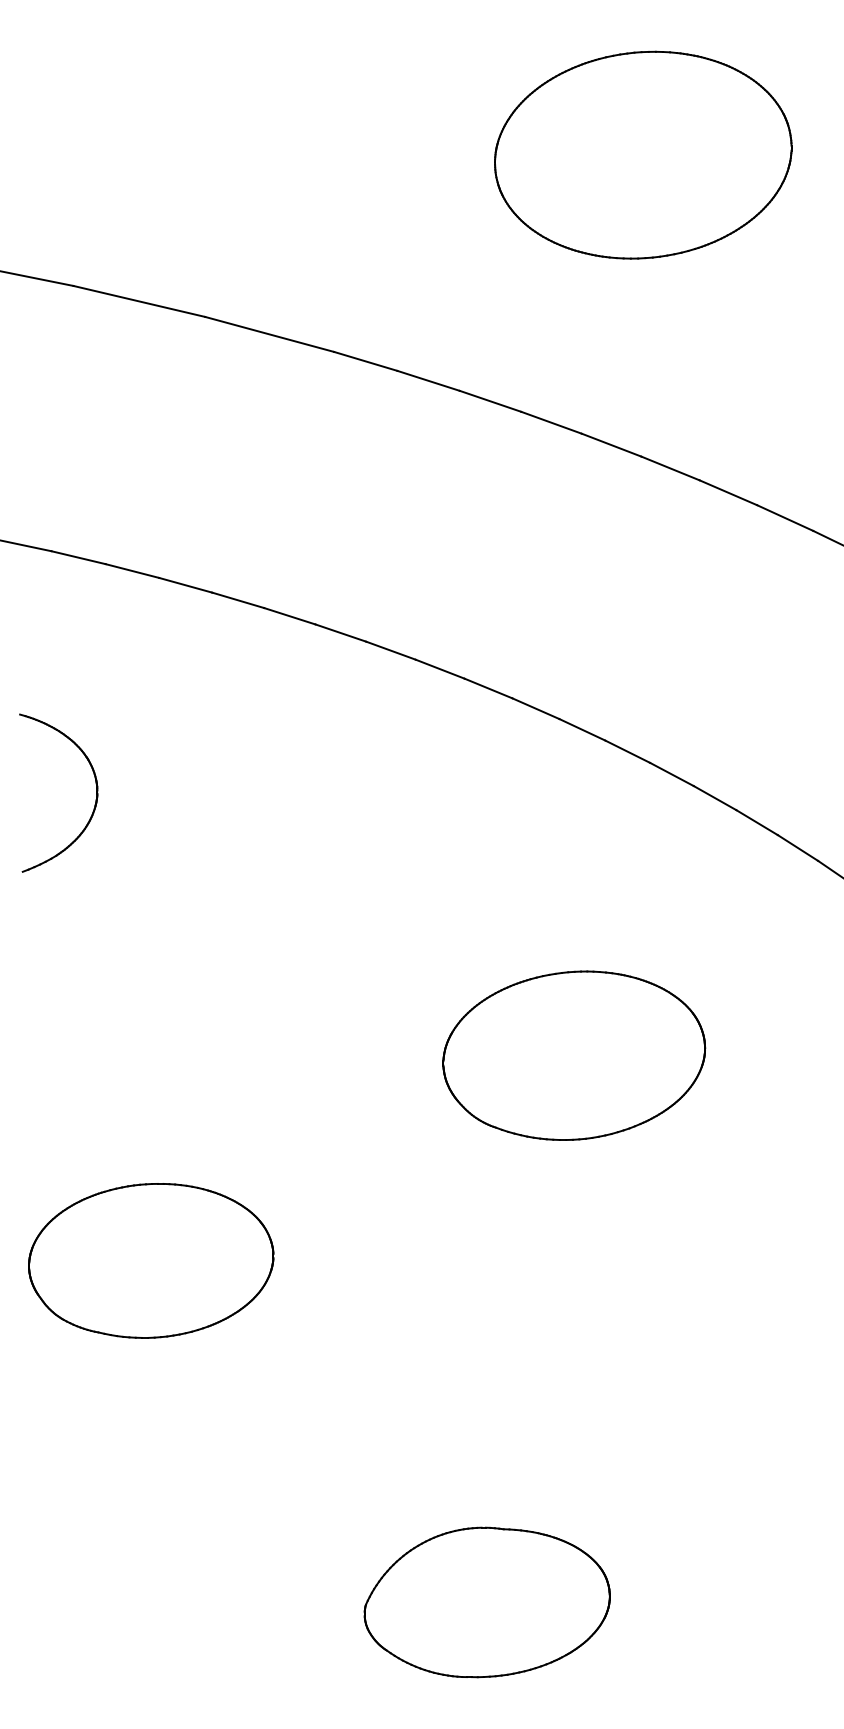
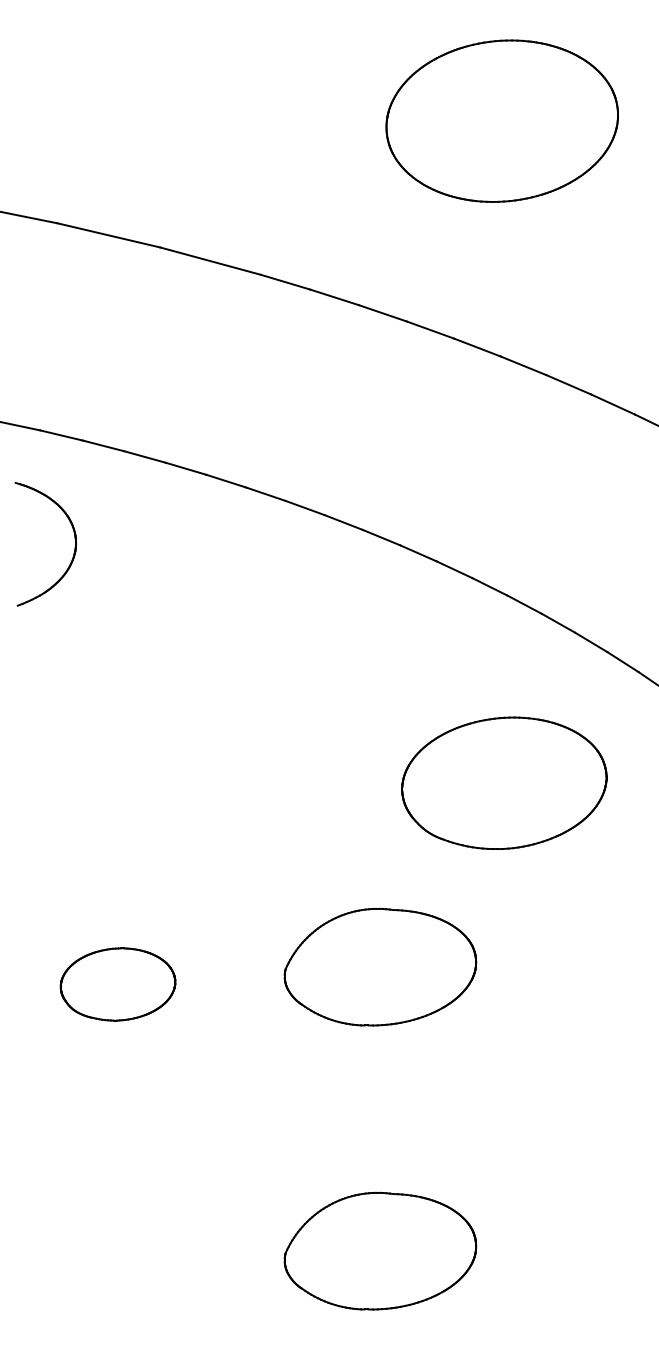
part: (95, 797) -> (74, 547), moved
part: (574, 1054) -> (504, 782), moved
part: (487, 1237) -> (380, 966), added
part: (150, 1260) -> (117, 984), size x0.6

